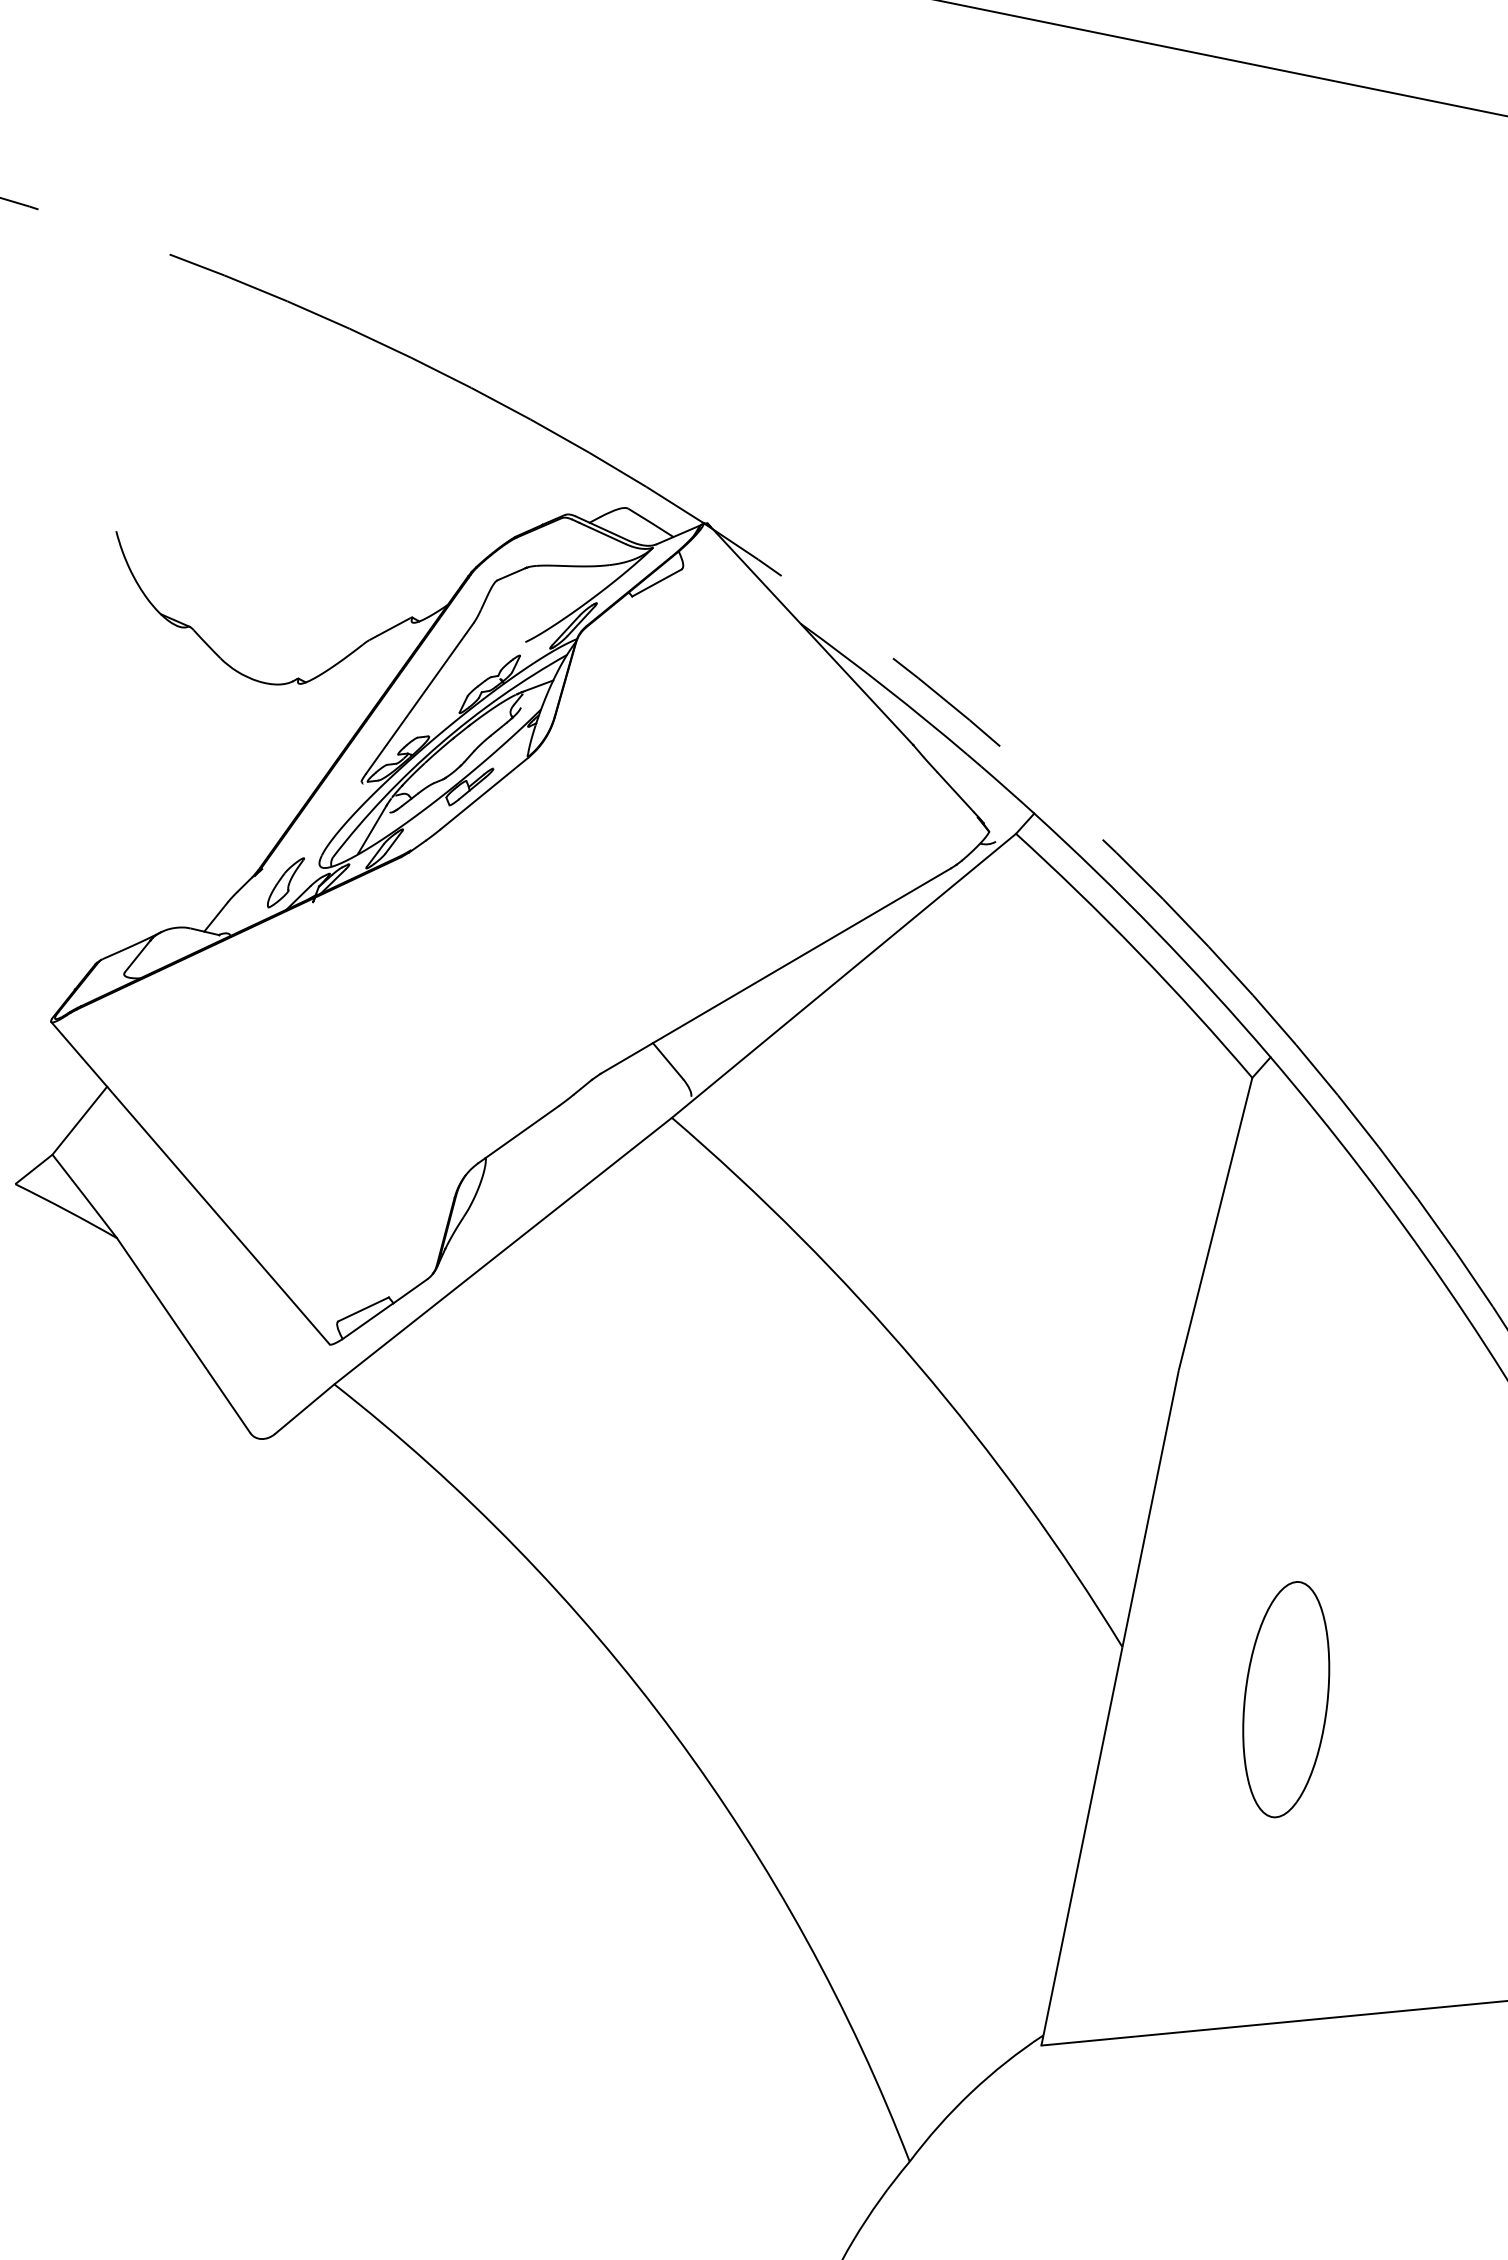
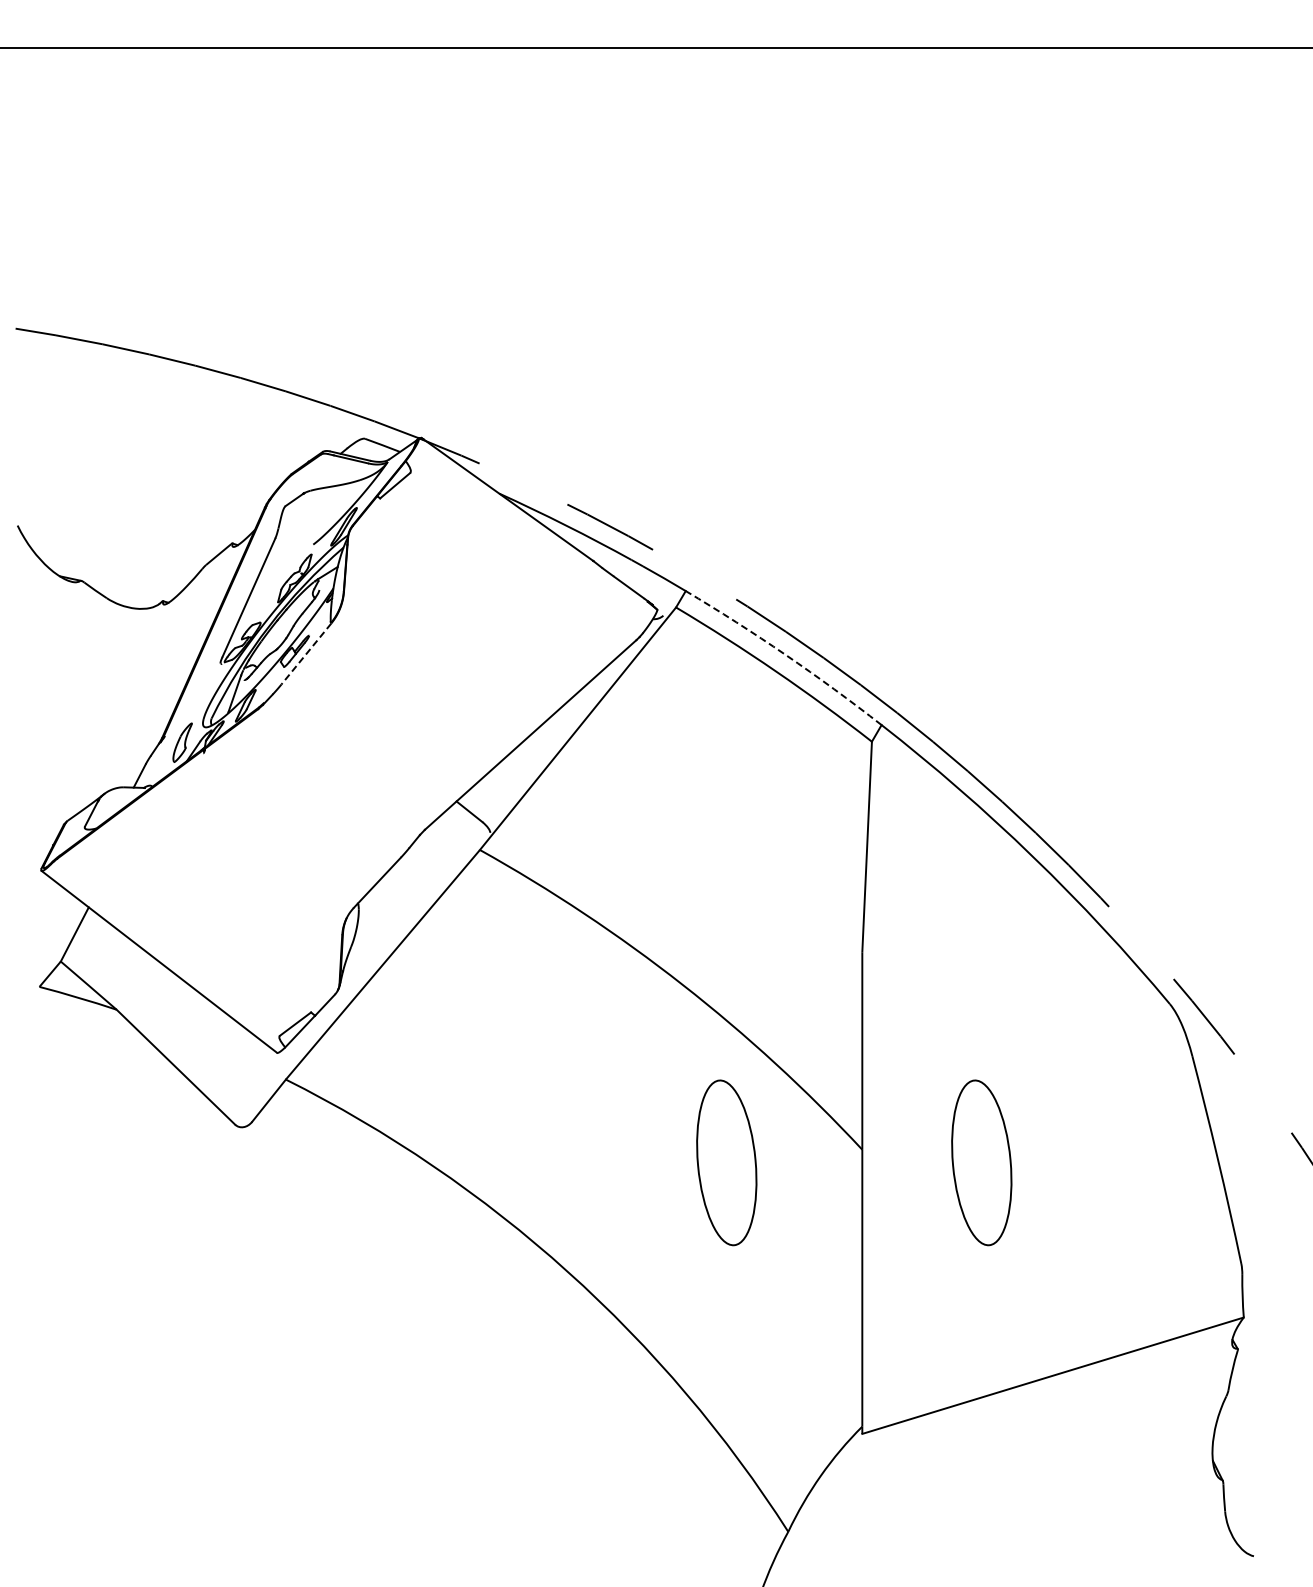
line: (484, 794) -> (306, 654), solid -> dashed
arc: (1155, 932) -> (785, 655), solid -> dashed
part: (928, 1626) -> (726, 1162), added

